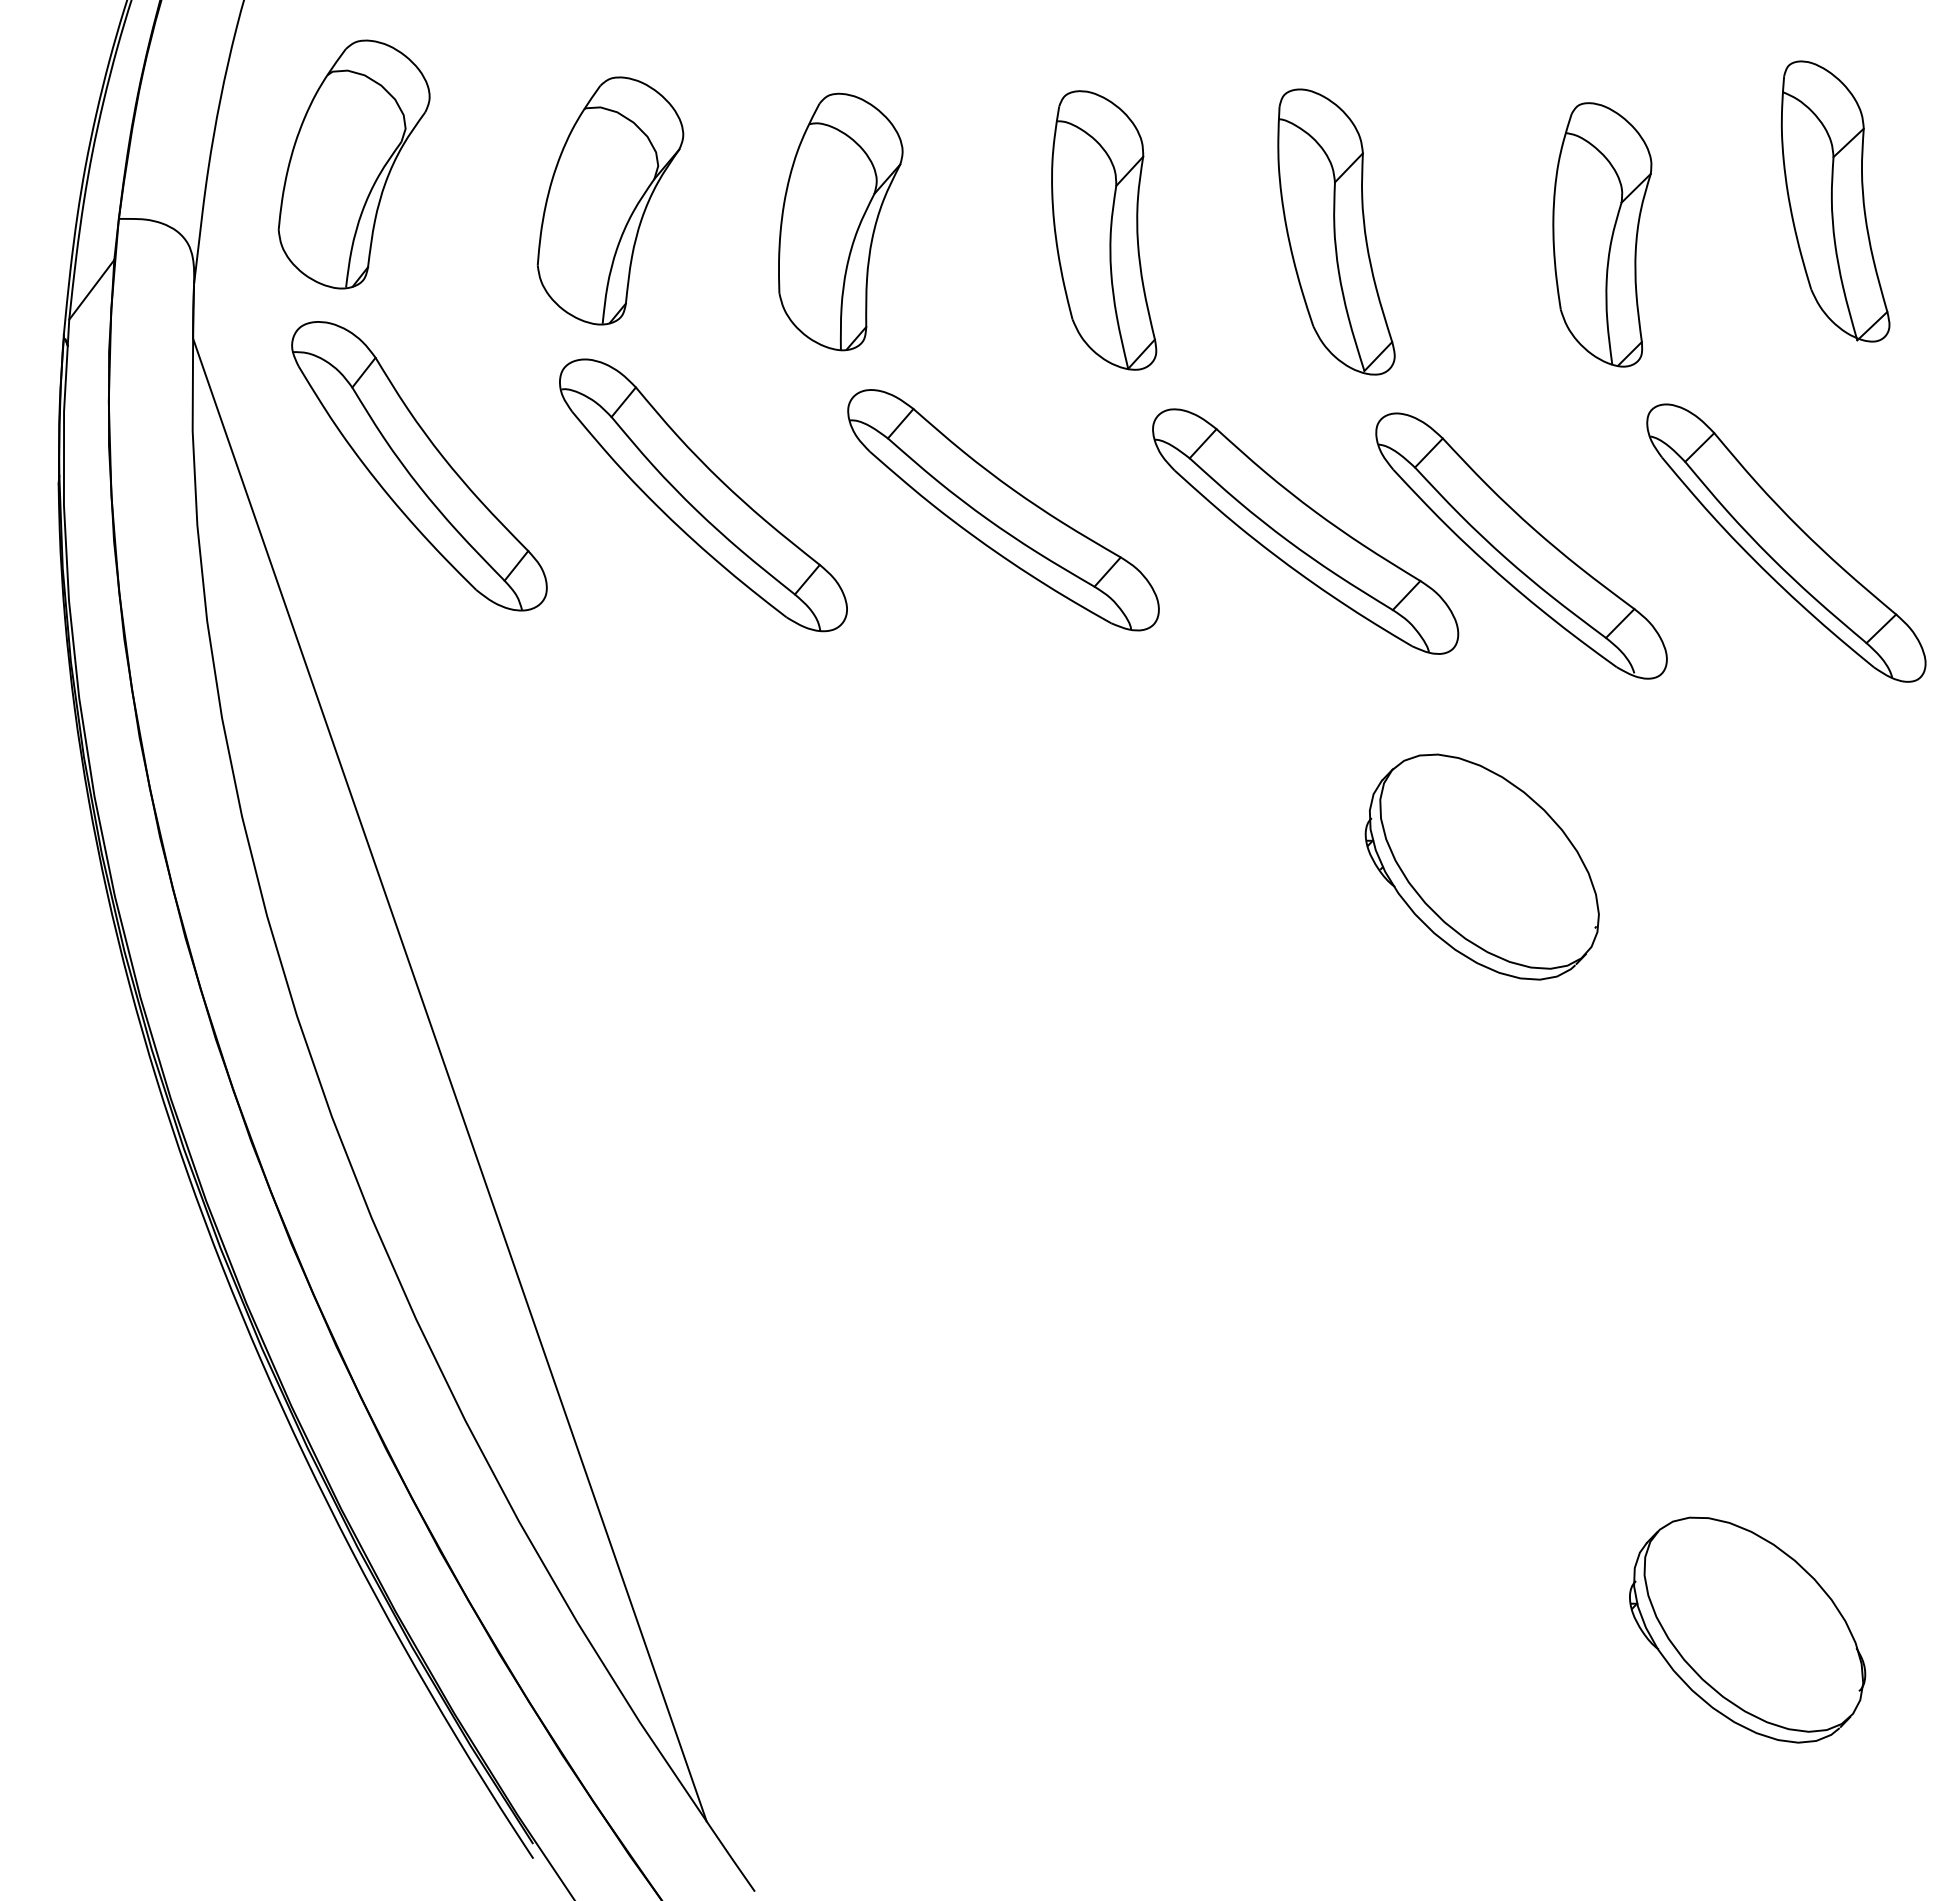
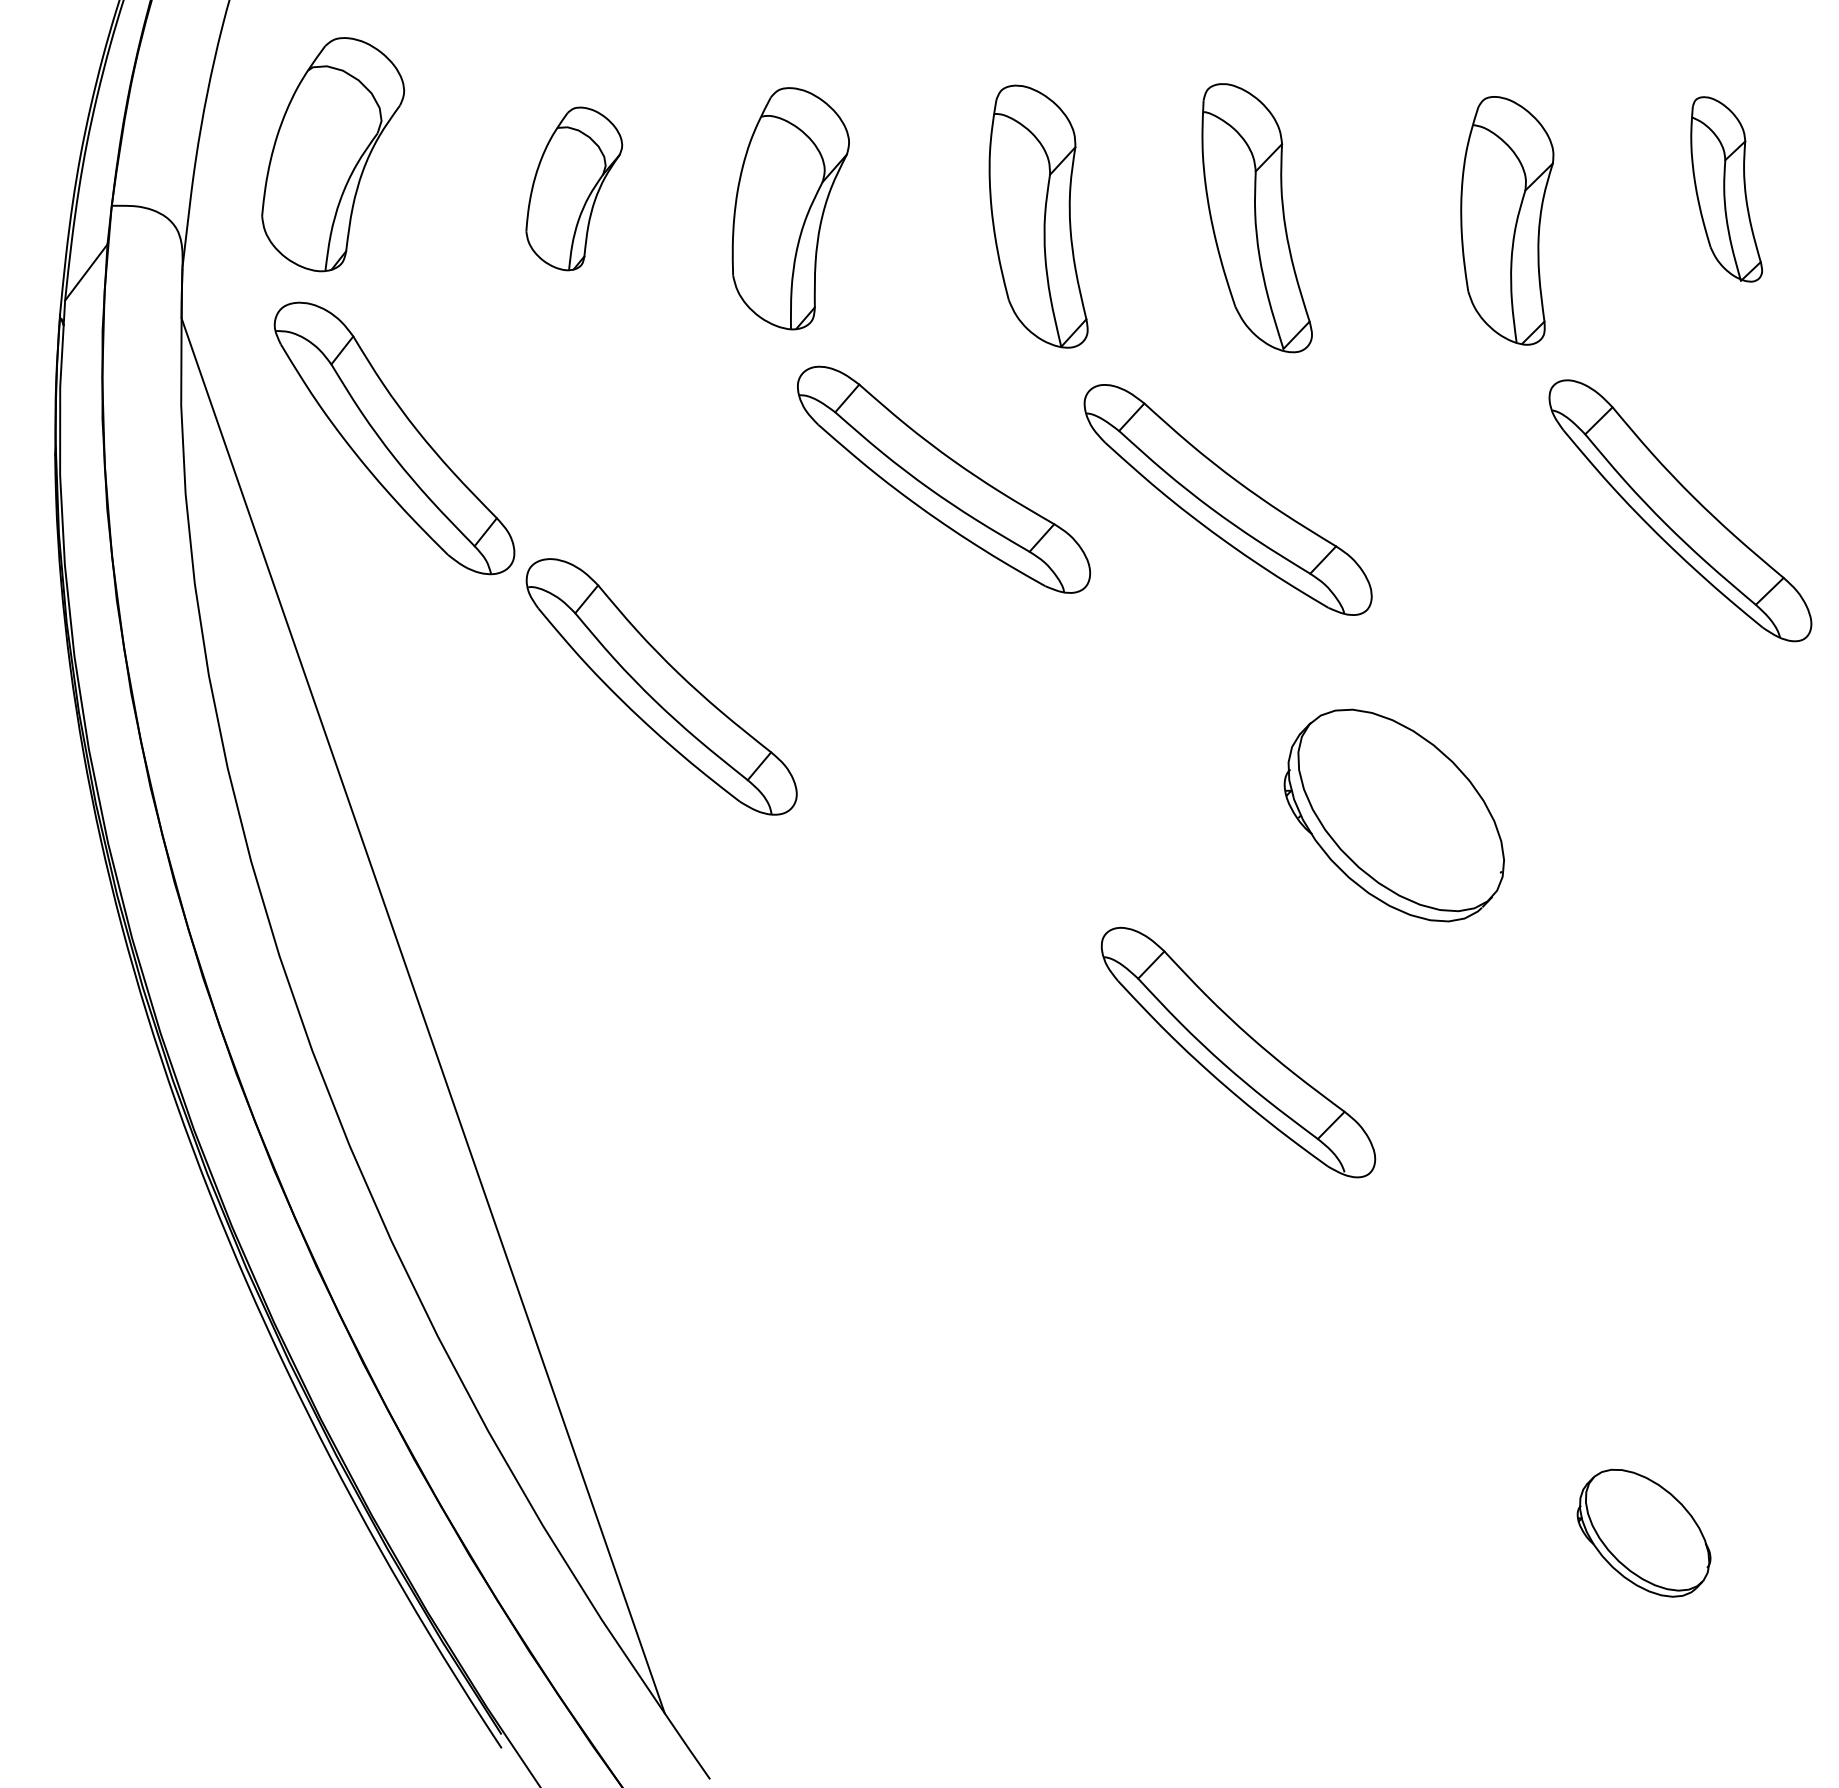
part: (610, 200) -> (574, 188), size x0.7
part: (1835, 201) -> (1726, 189), size x0.7
part: (703, 495) -> (661, 687), moved
part: (1521, 545) -> (1238, 1052), moved
part: (1747, 1629) -> (1643, 1532), size x0.6

